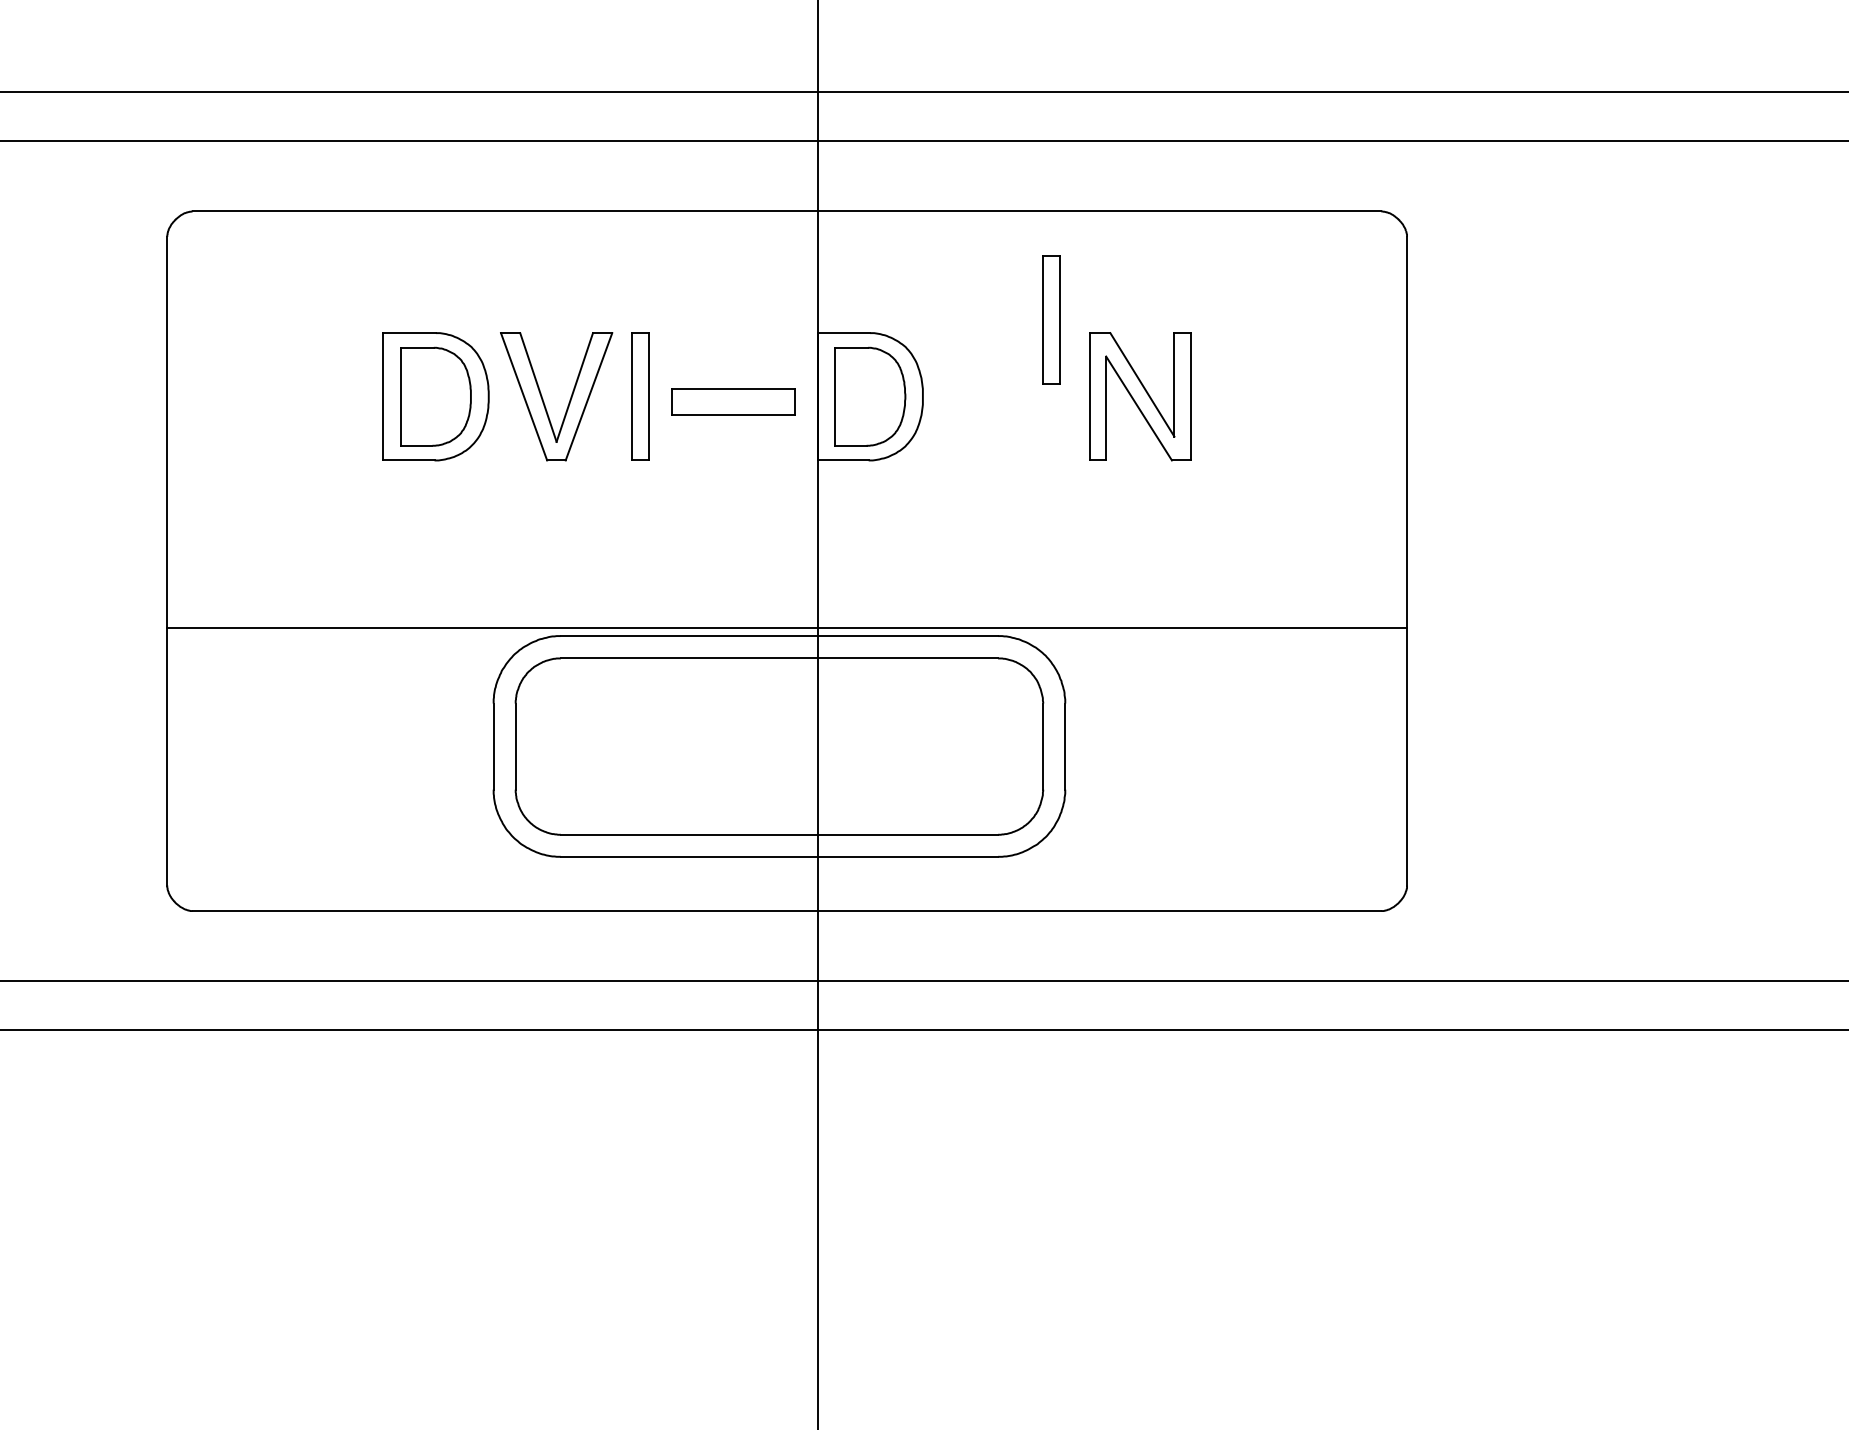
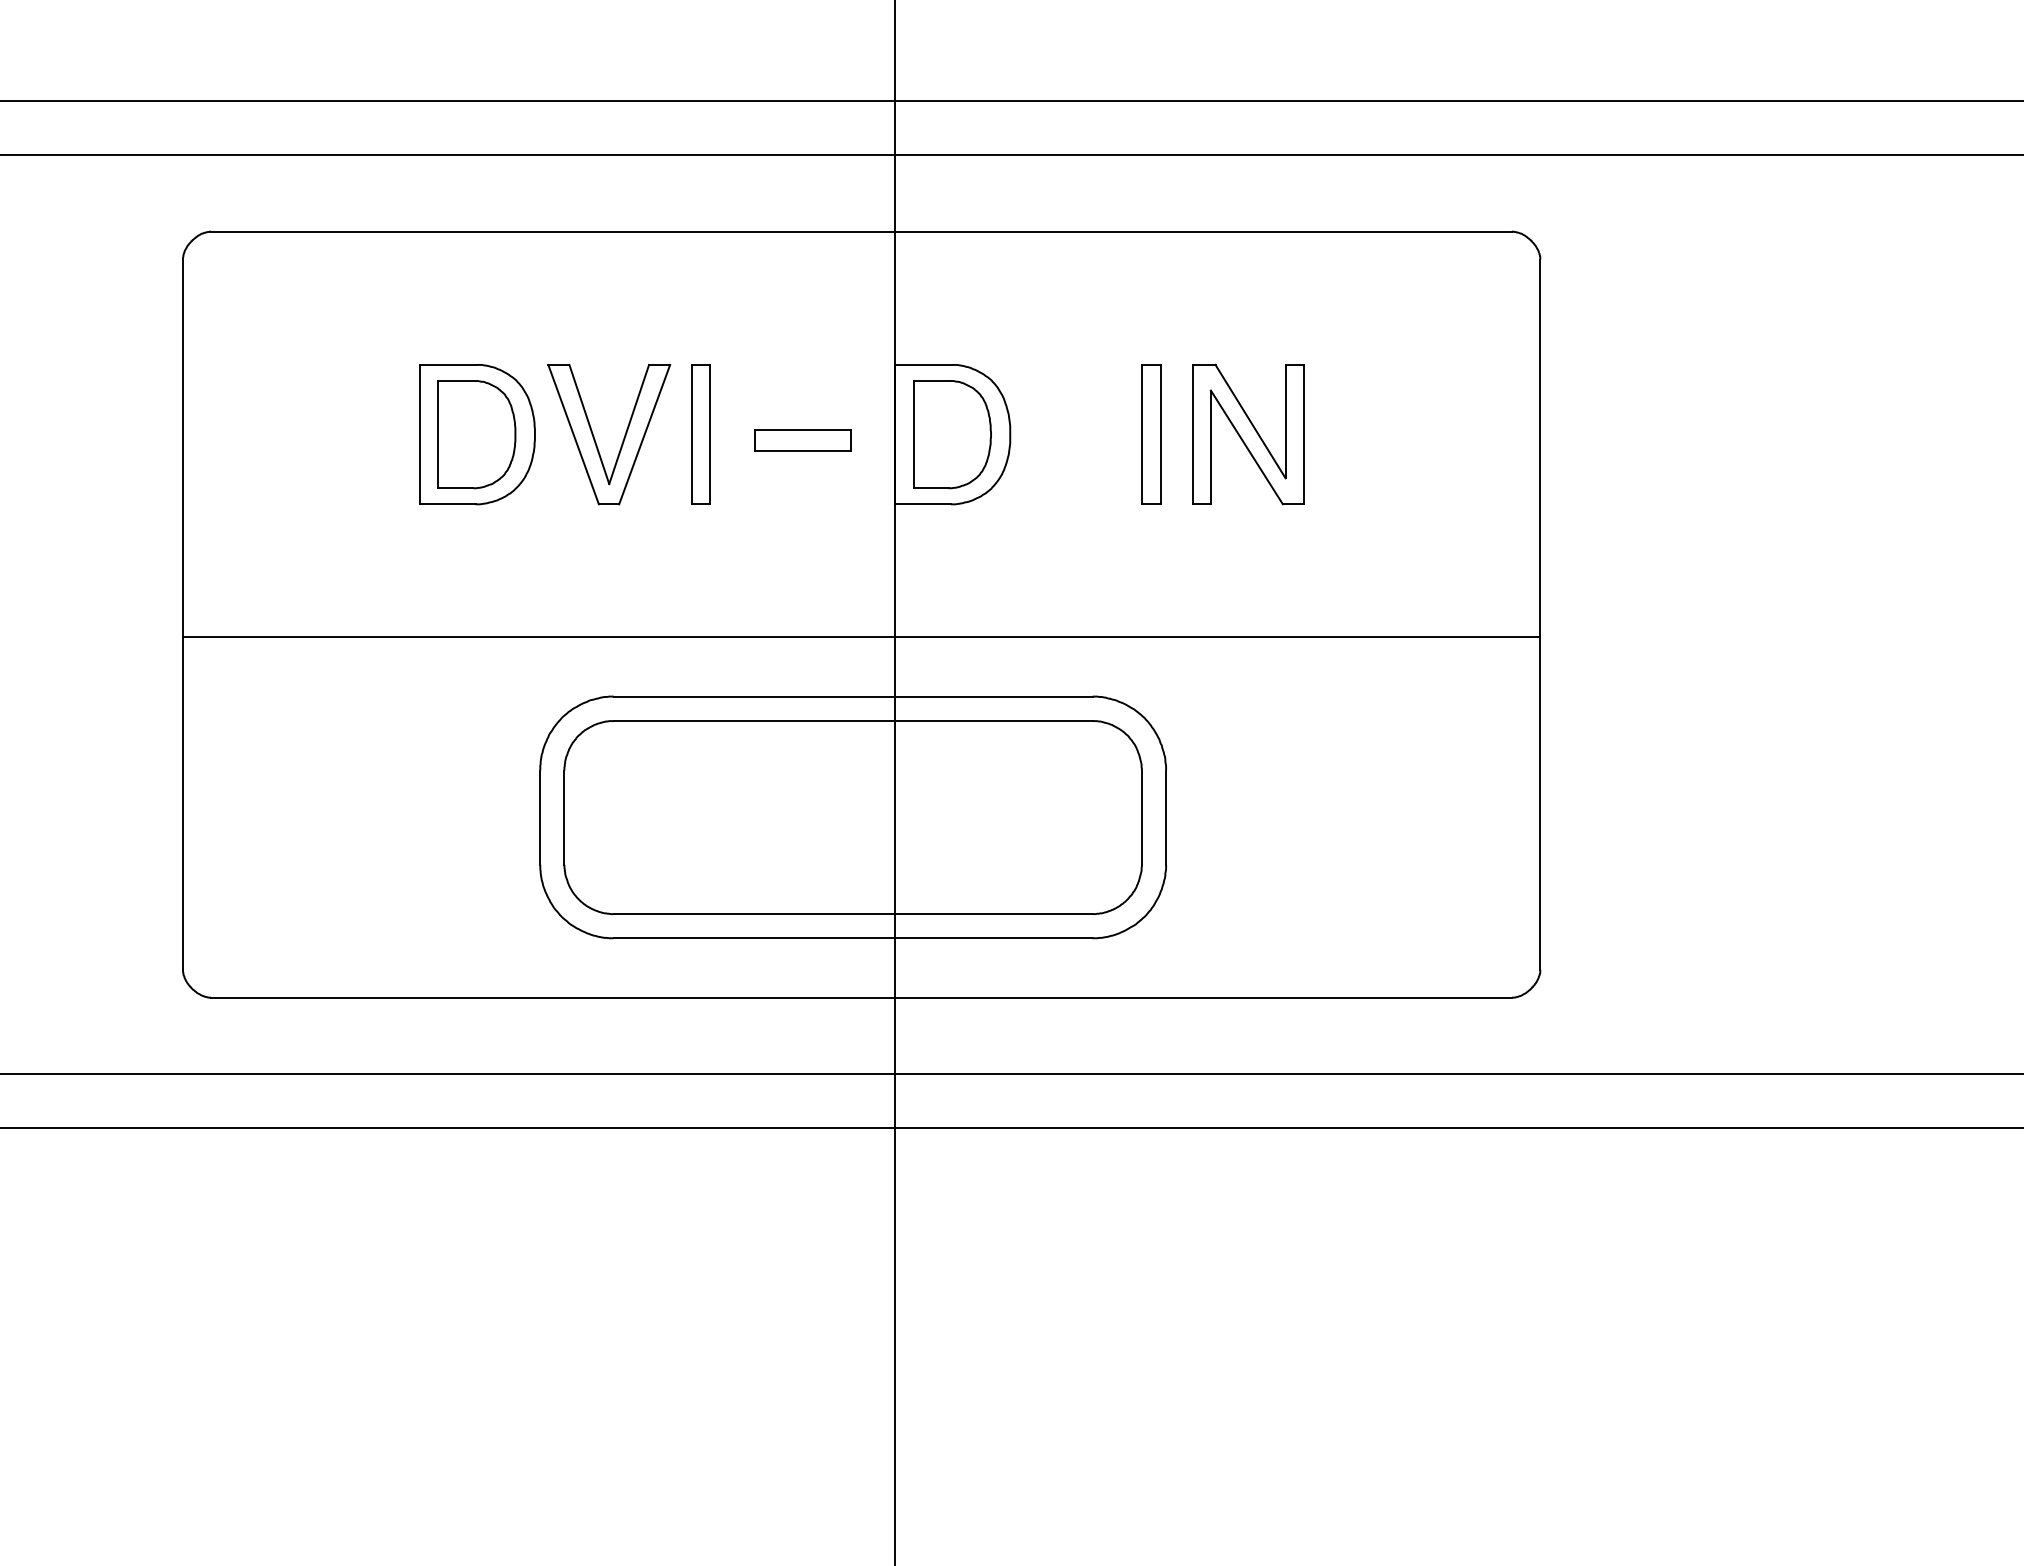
part: (1051, 319) -> (1151, 434), moved
part: (733, 402) -> (802, 440), size x0.71
line: (787, 627) -> (861, 636), moved

